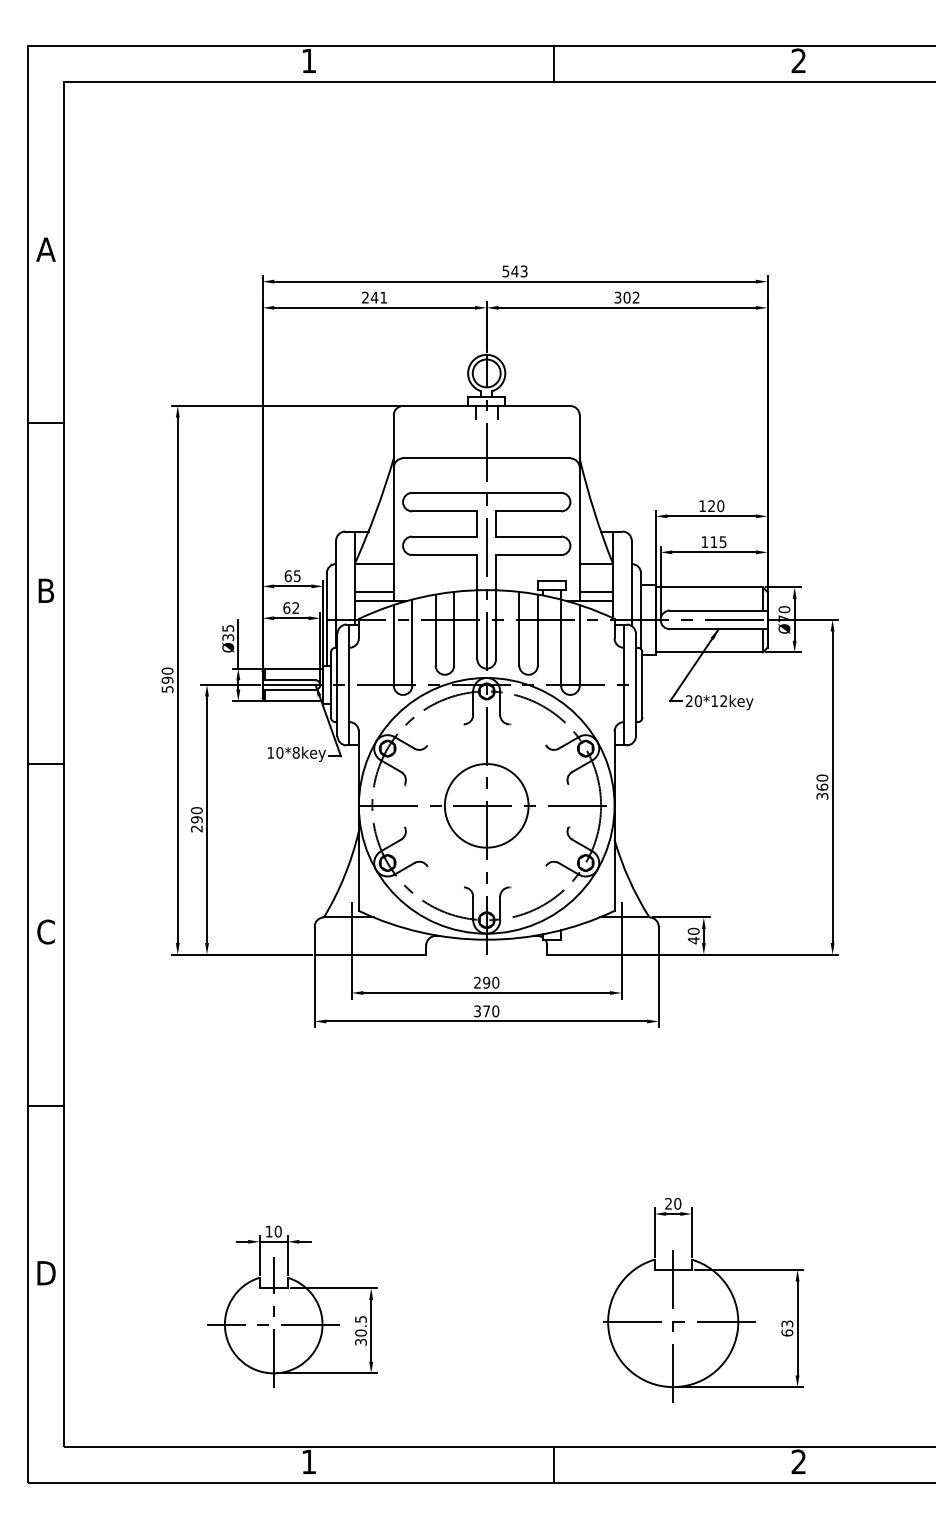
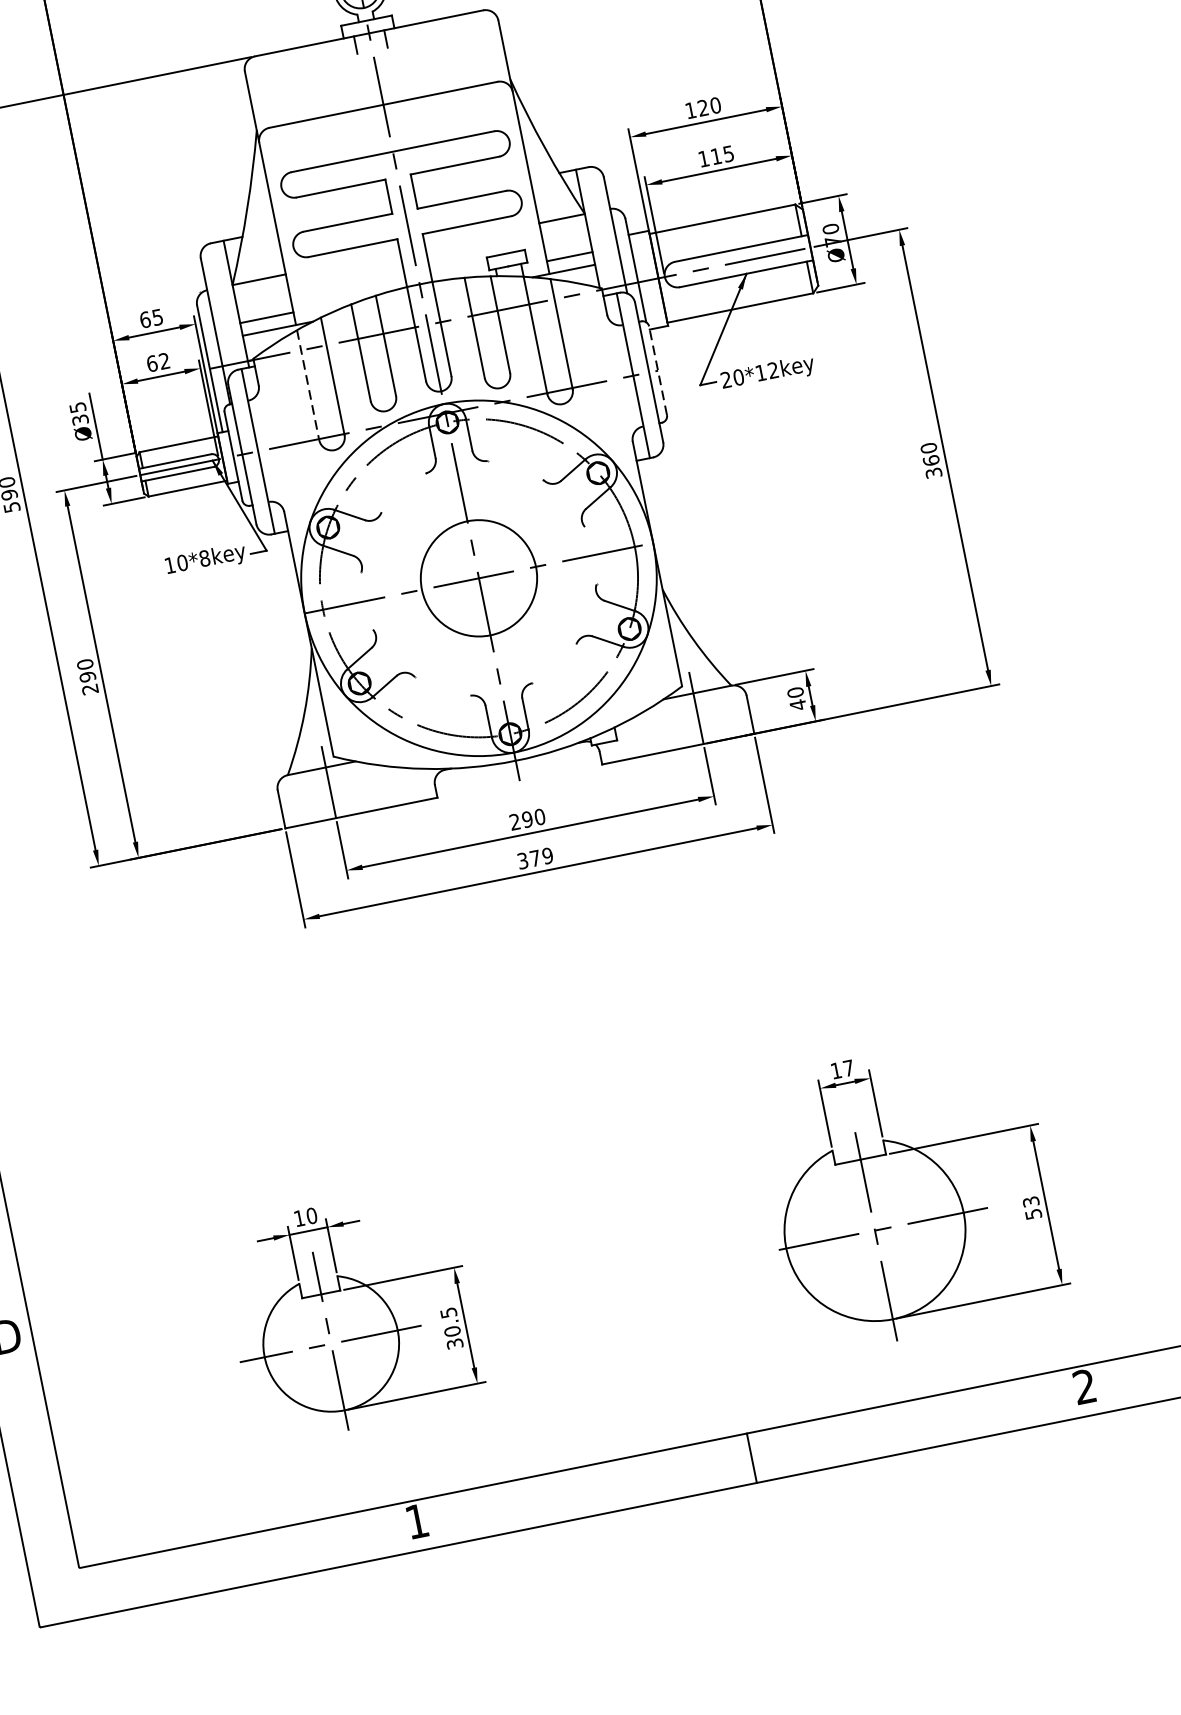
line: (393, 645) -> (307, 385), solid -> dashed
line: (642, 684) -> (657, 370), solid -> dashed
text: (495, 1011) -> (547, 856), 370 -> 379
text: (673, 1203) -> (842, 1068), 20 -> 17
text: (787, 1332) -> (1033, 1213), 63 -> 53

